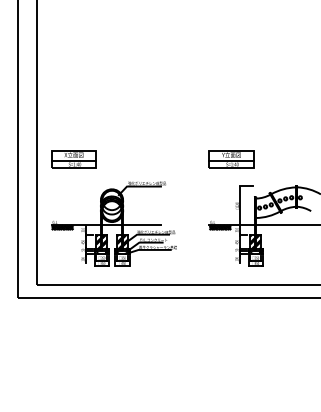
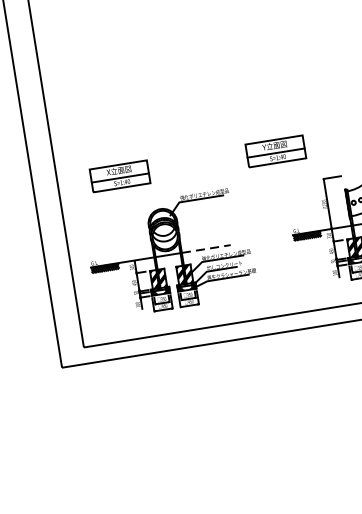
part: (73, 159) -> (119, 176), moved
part: (231, 159) -> (275, 151), moved
line: (142, 225) -> (207, 249), solid -> dashed

